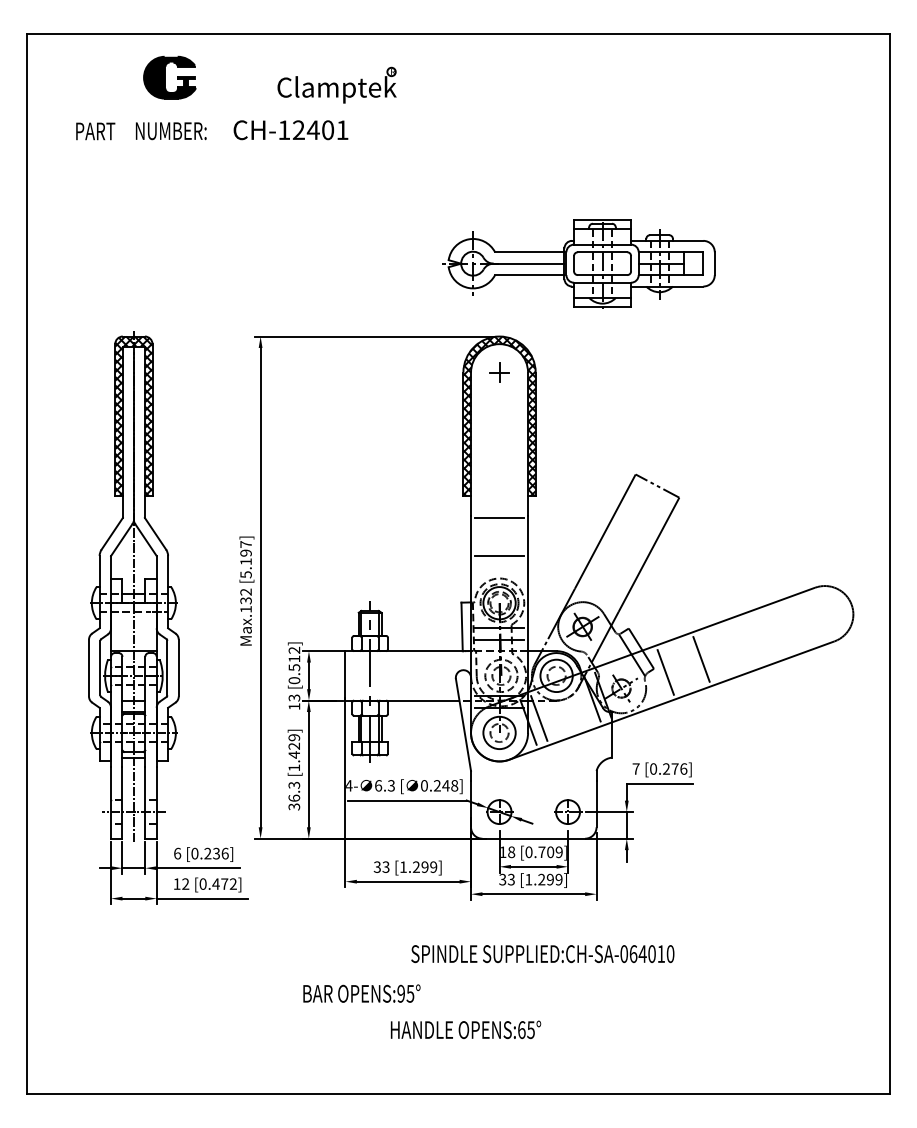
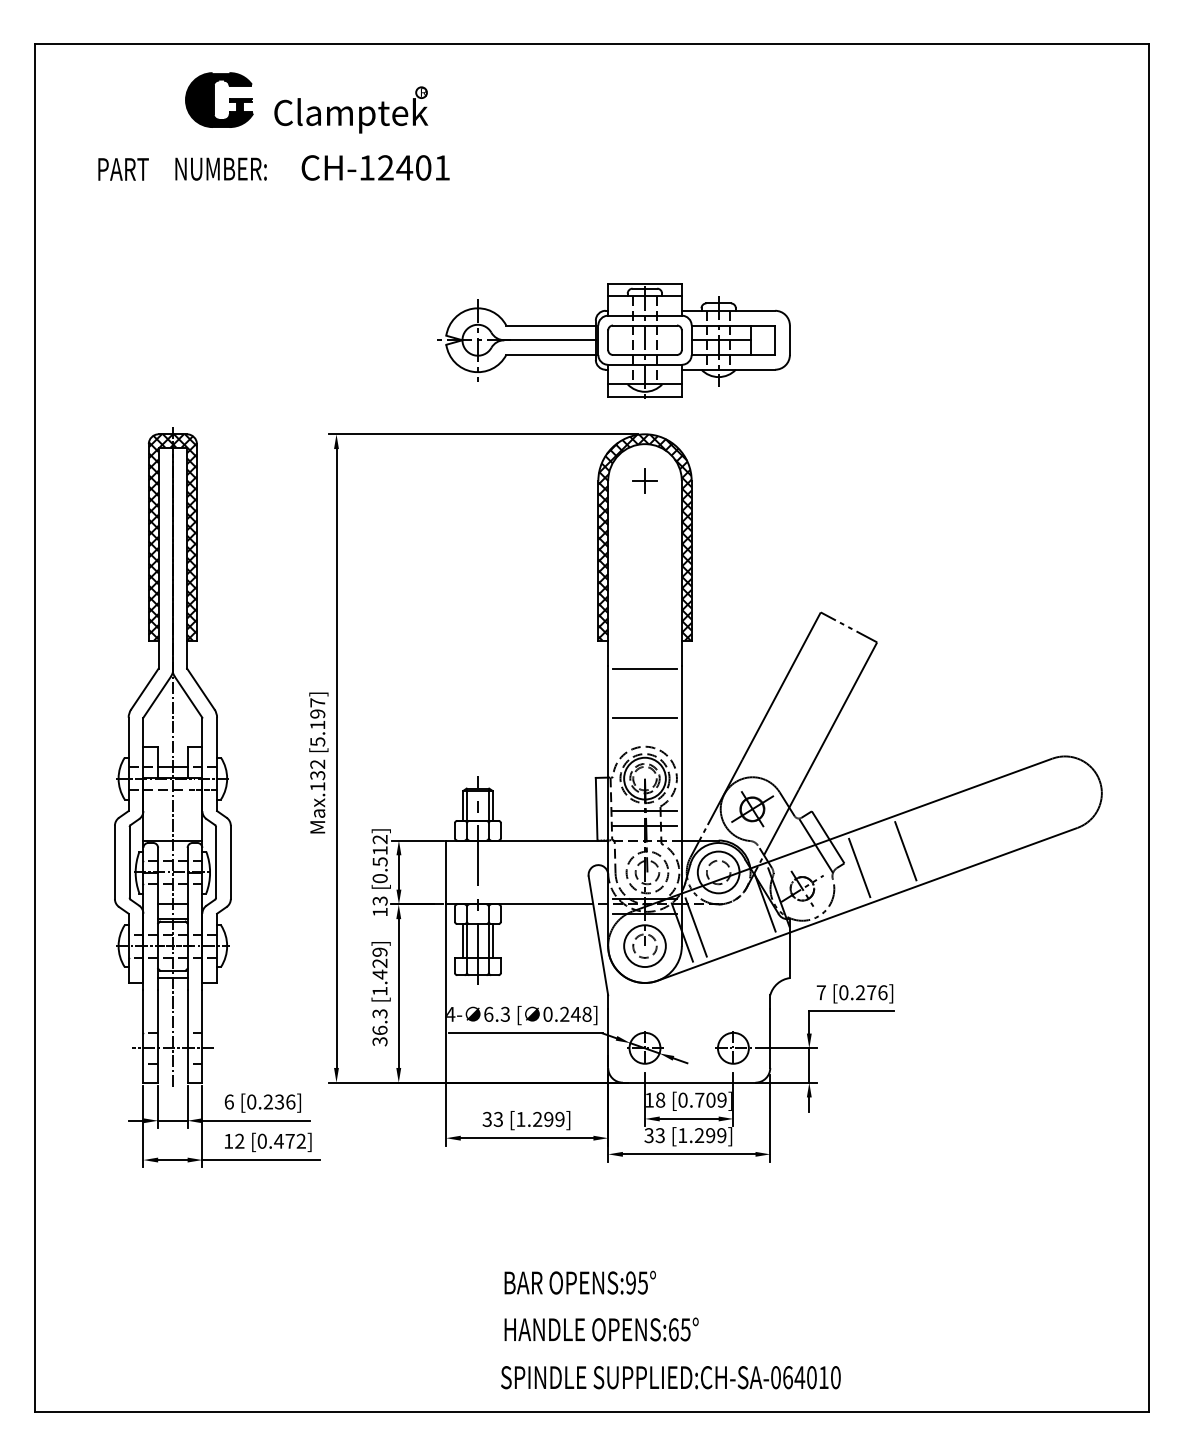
part: (337, 84) -> (351, 109), moved
part: (578, 263) -> (613, 340), moved
text: (542, 953) -> (670, 1377), moved
text: (361, 993) -> (579, 1282), moved

